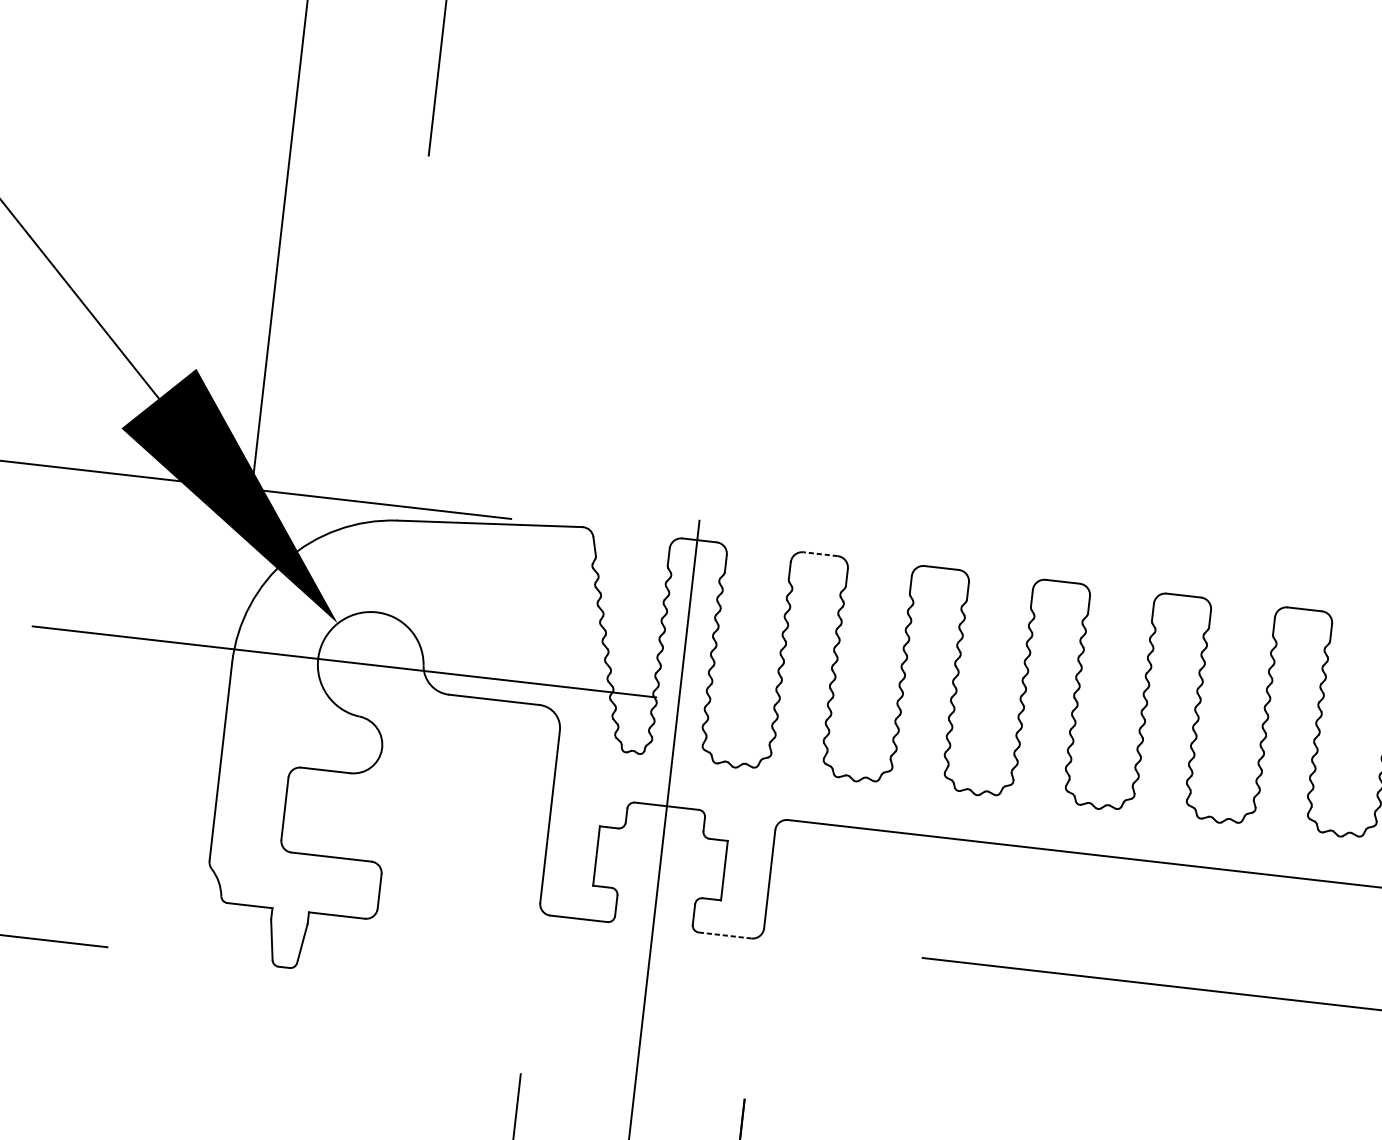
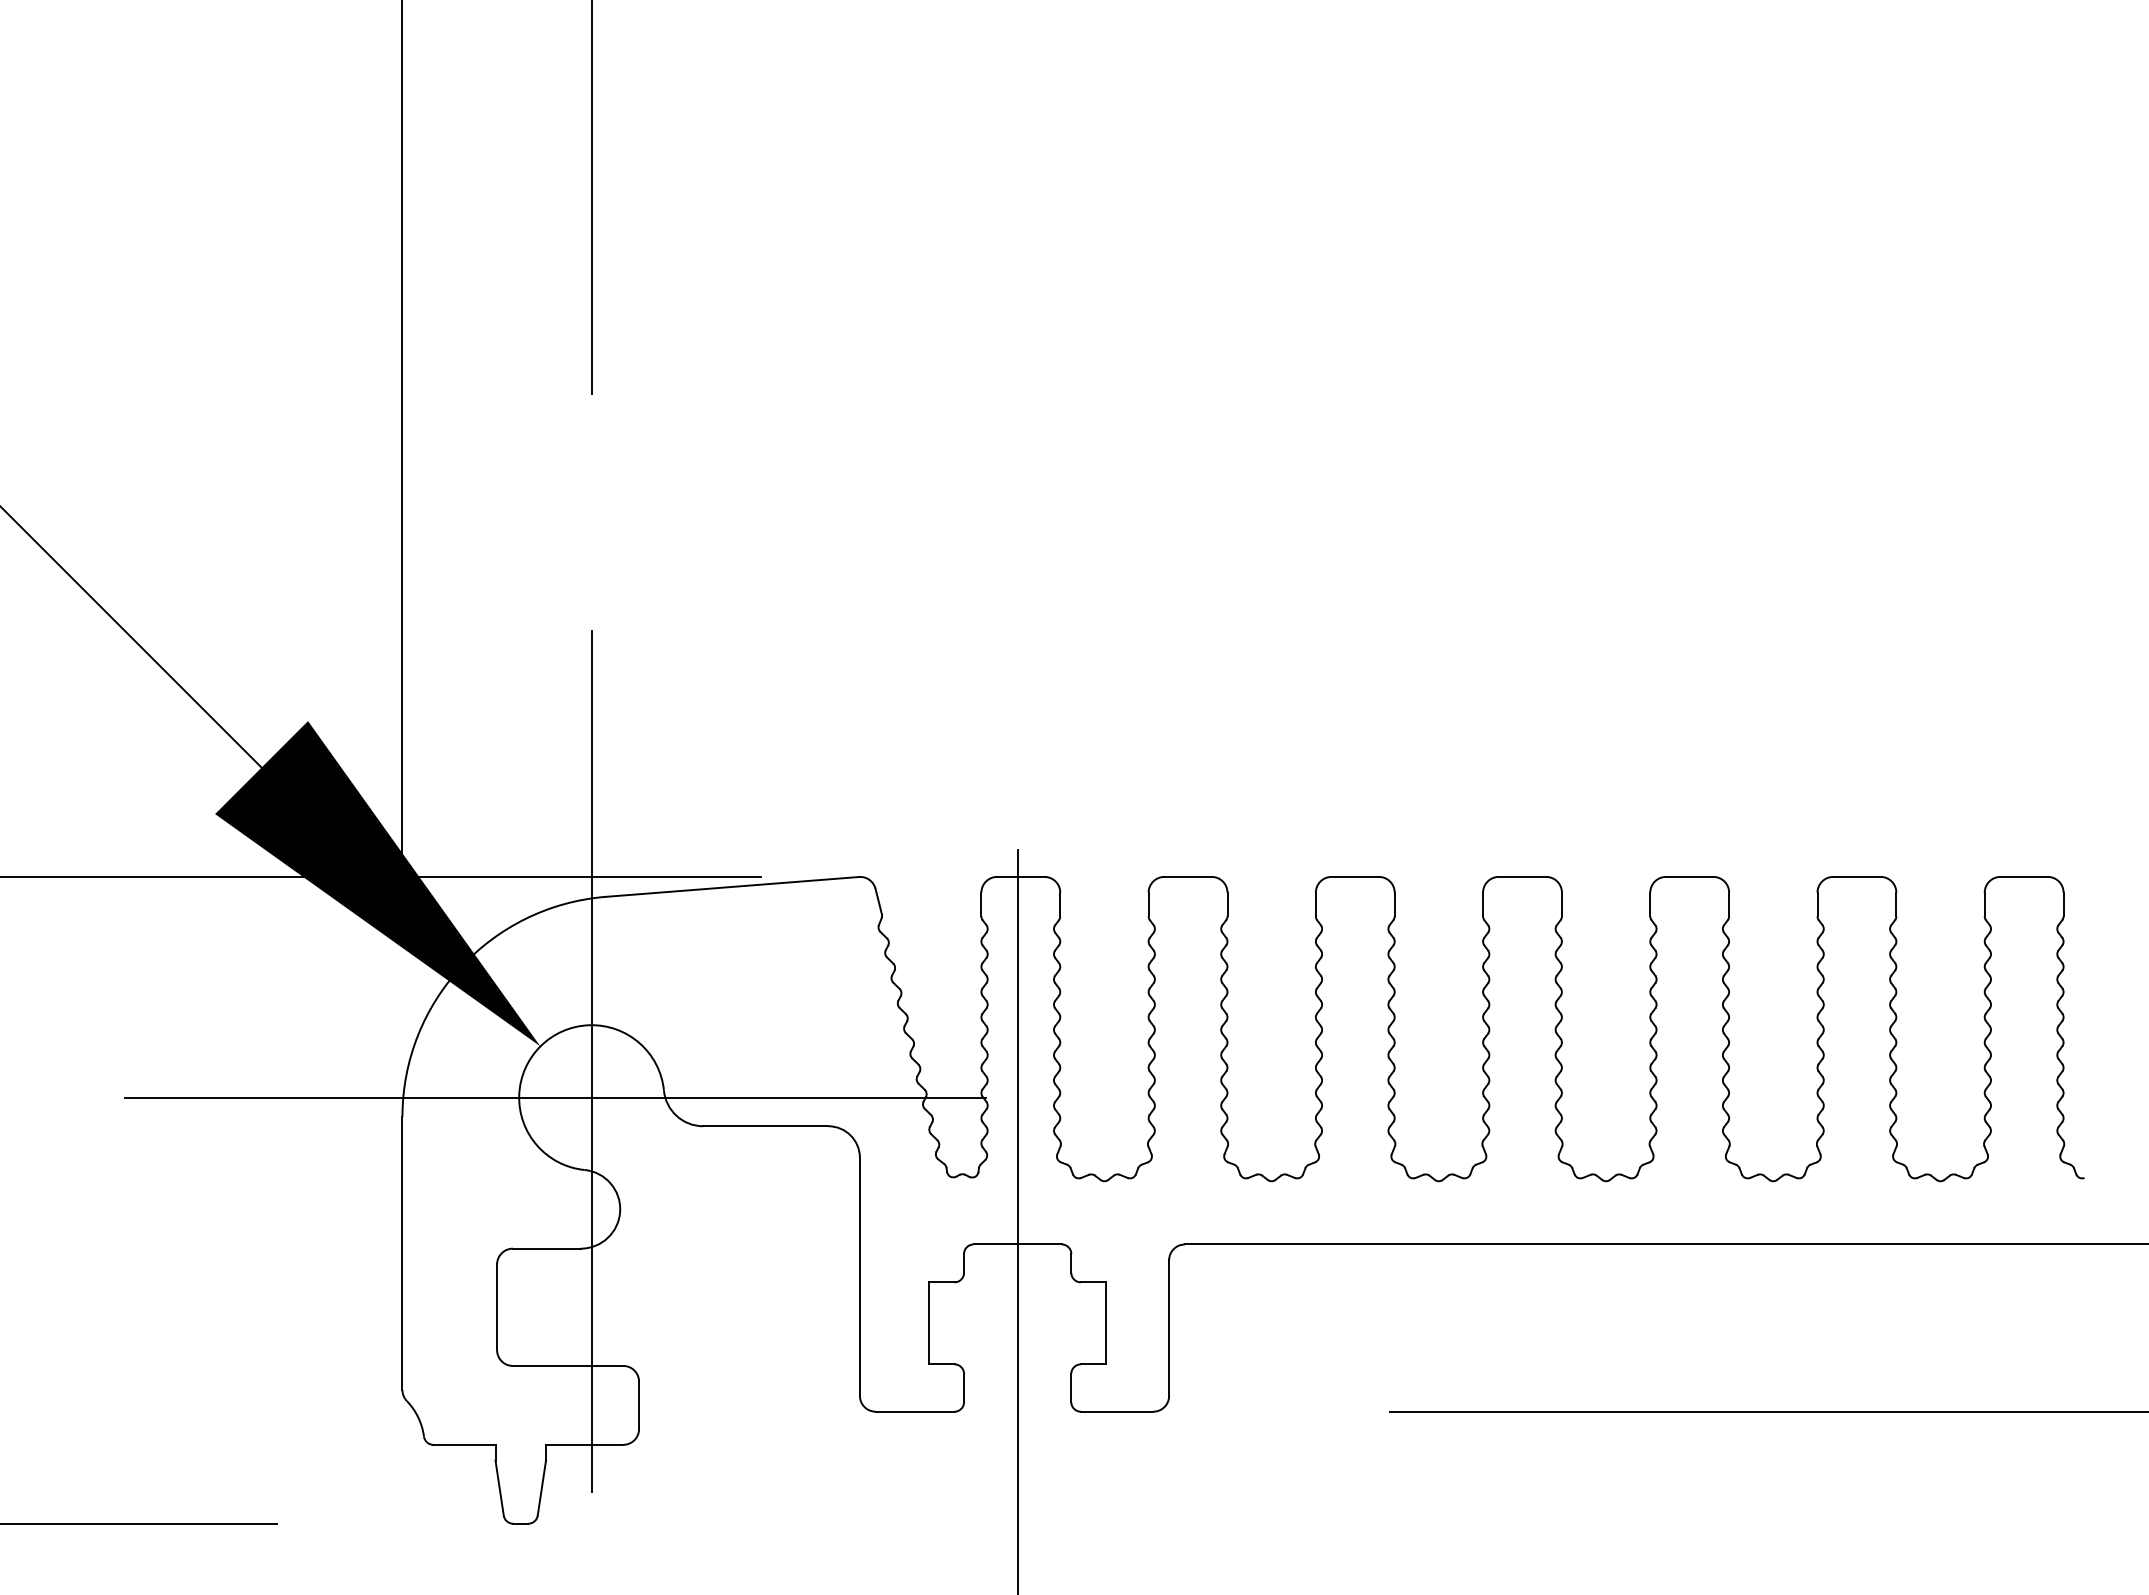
line: (820, 553) -> (1188, 876), dashed -> solid
line: (373, 638) -> (591, 1061), added
line: (725, 935) -> (1117, 1411), dashed -> solid

